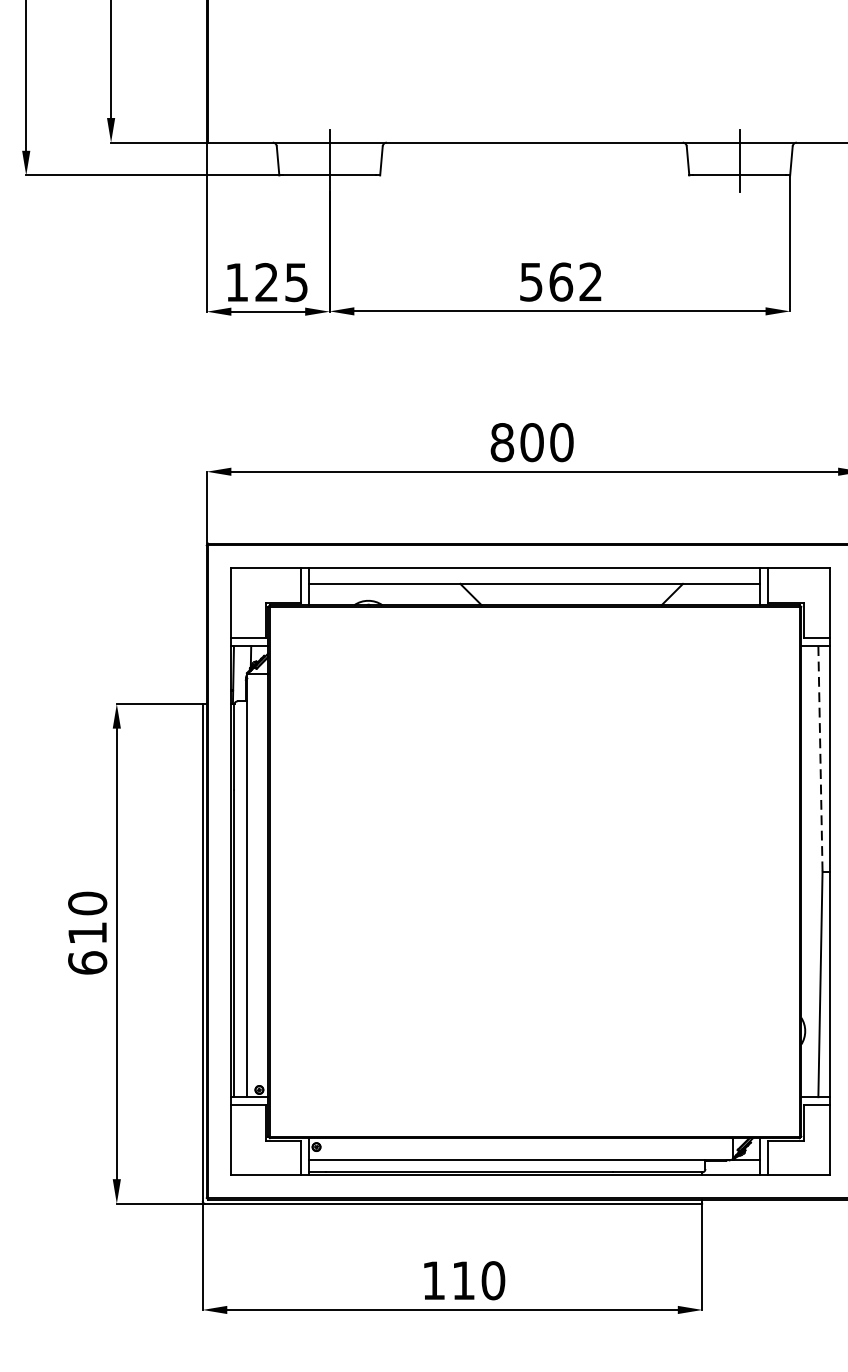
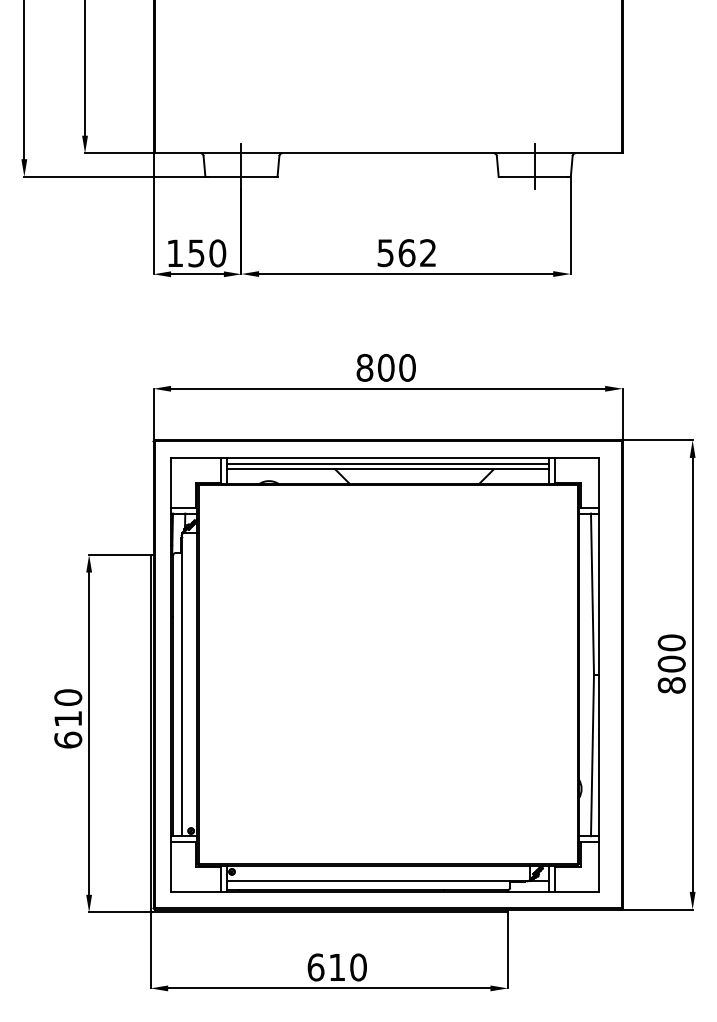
text: (282, 282) -> (207, 253), 125 -> 150
line: (533, 576) -> (387, 463), added
line: (820, 759) -> (592, 594), dashed -> solid
text: (433, 1280) -> (315, 967), 110 -> 610

